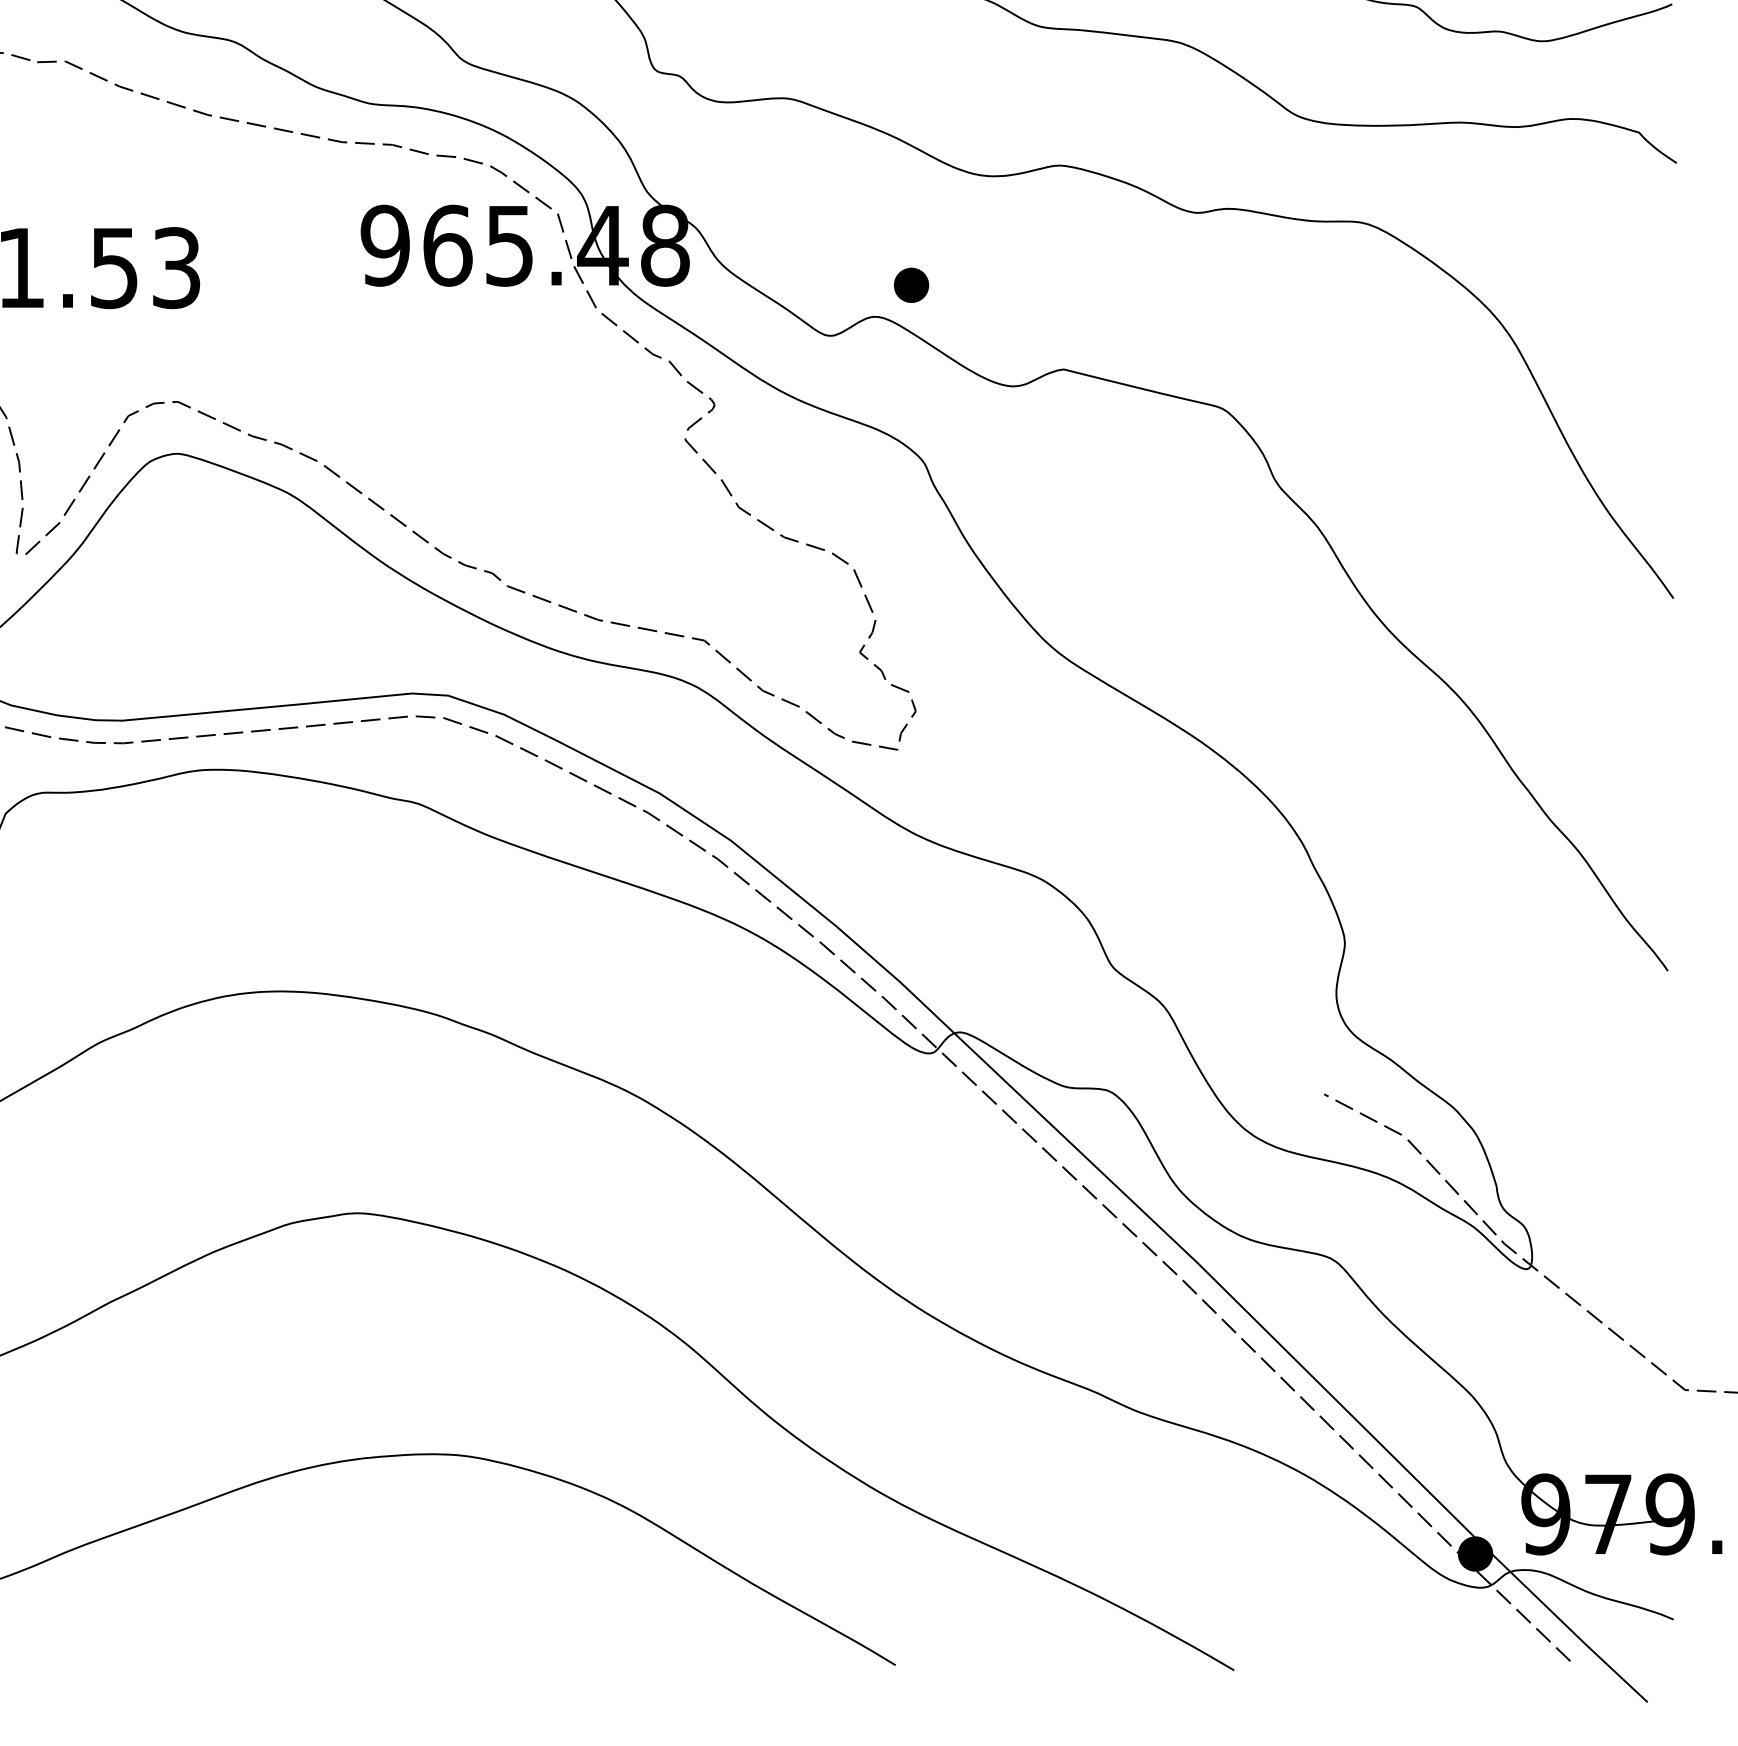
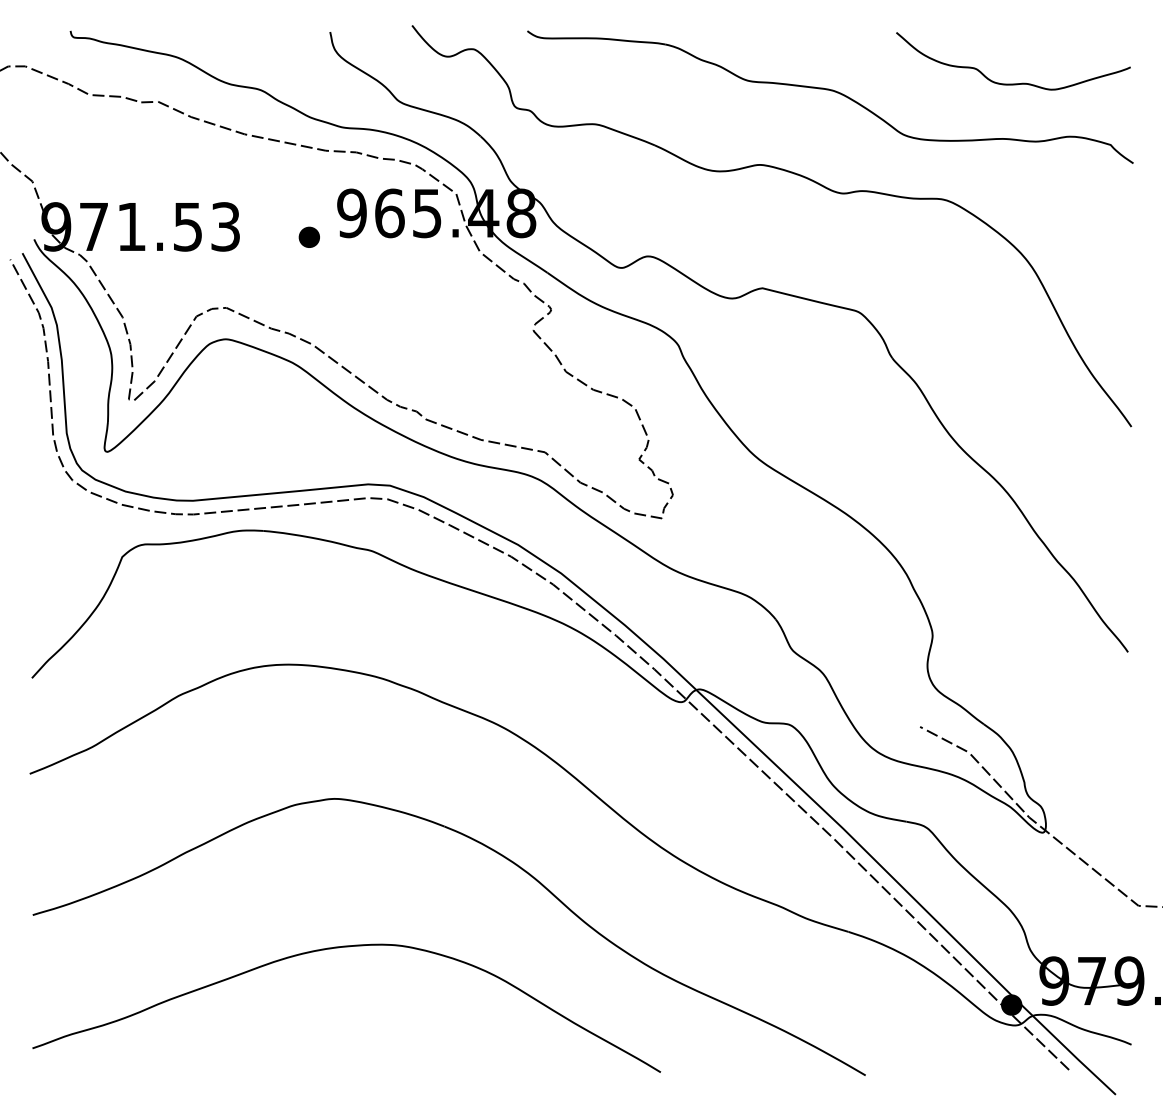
part: (910, 283) -> (308, 236), moved

